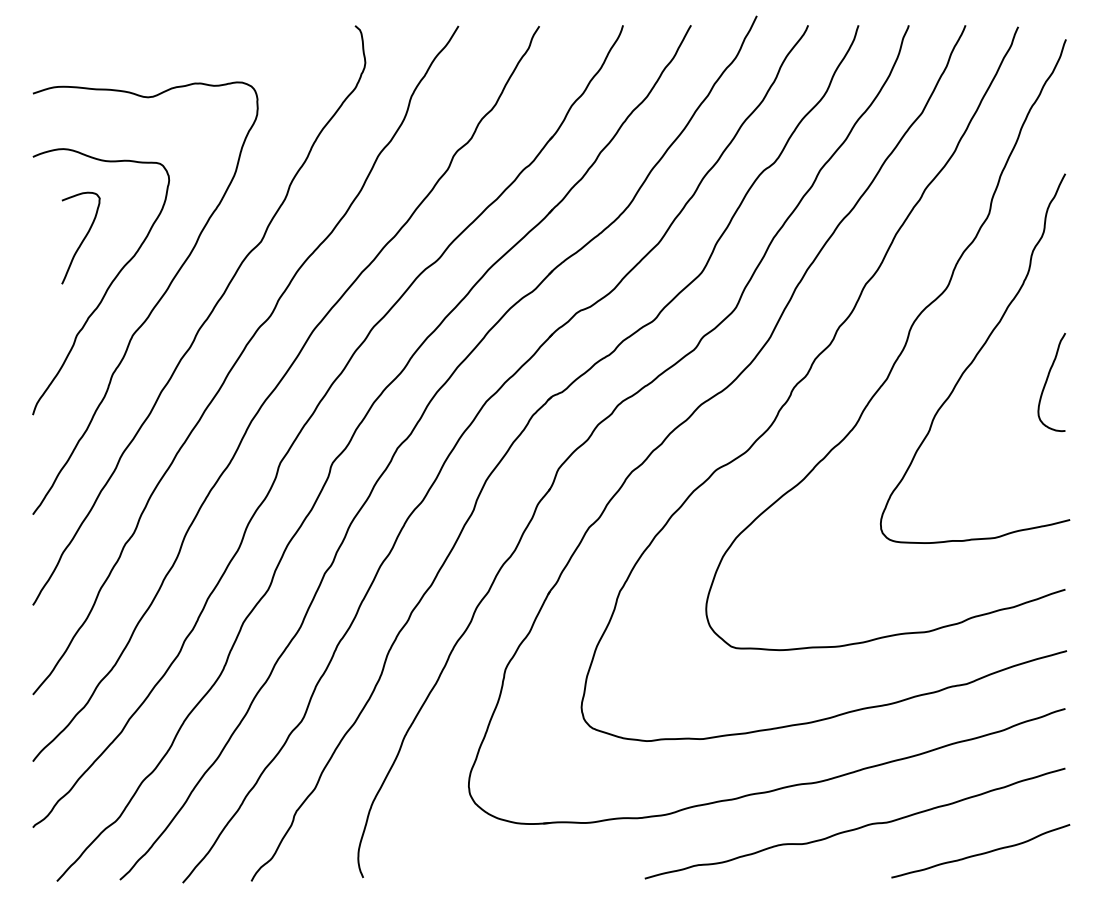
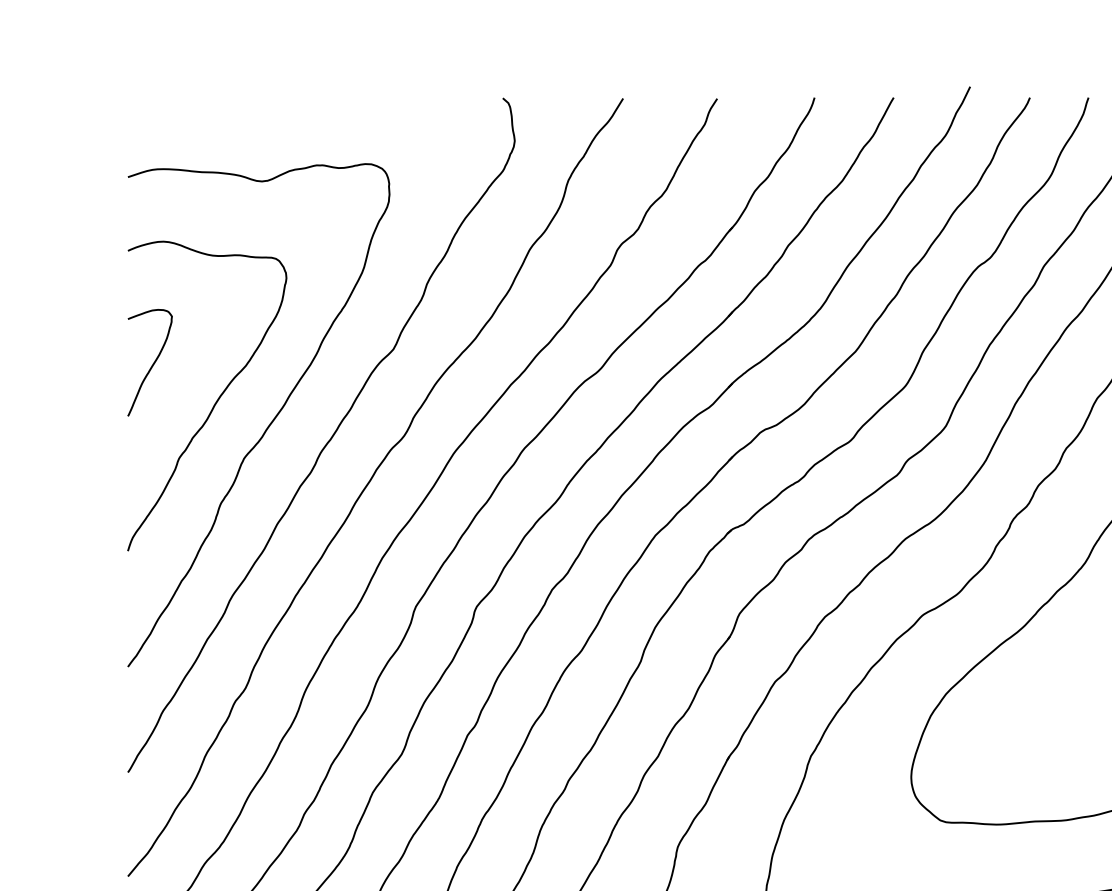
curve: (82, 239) -> (151, 364), moved

